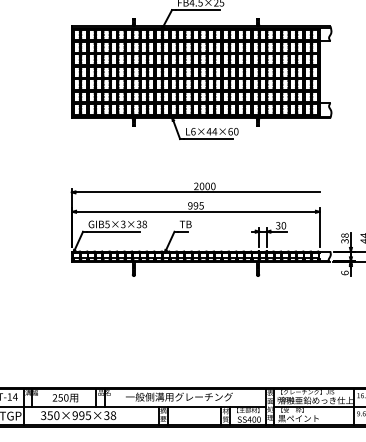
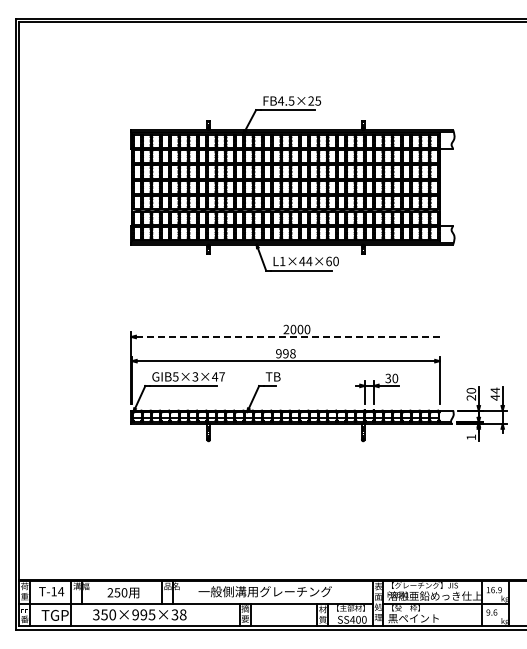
text: (193, 131) -> (282, 261), L6×44×60 -> L1×44×60
line: (197, 191) -> (287, 336), solid -> dashed
text: (201, 205) -> (292, 353), 995 -> 998
text: (141, 224) -> (218, 376), GIB5×3×38 -> GIB5×3×47
text: (345, 238) -> (471, 394), 38 -> 20
text: (345, 273) -> (471, 437), 6 -> 1

